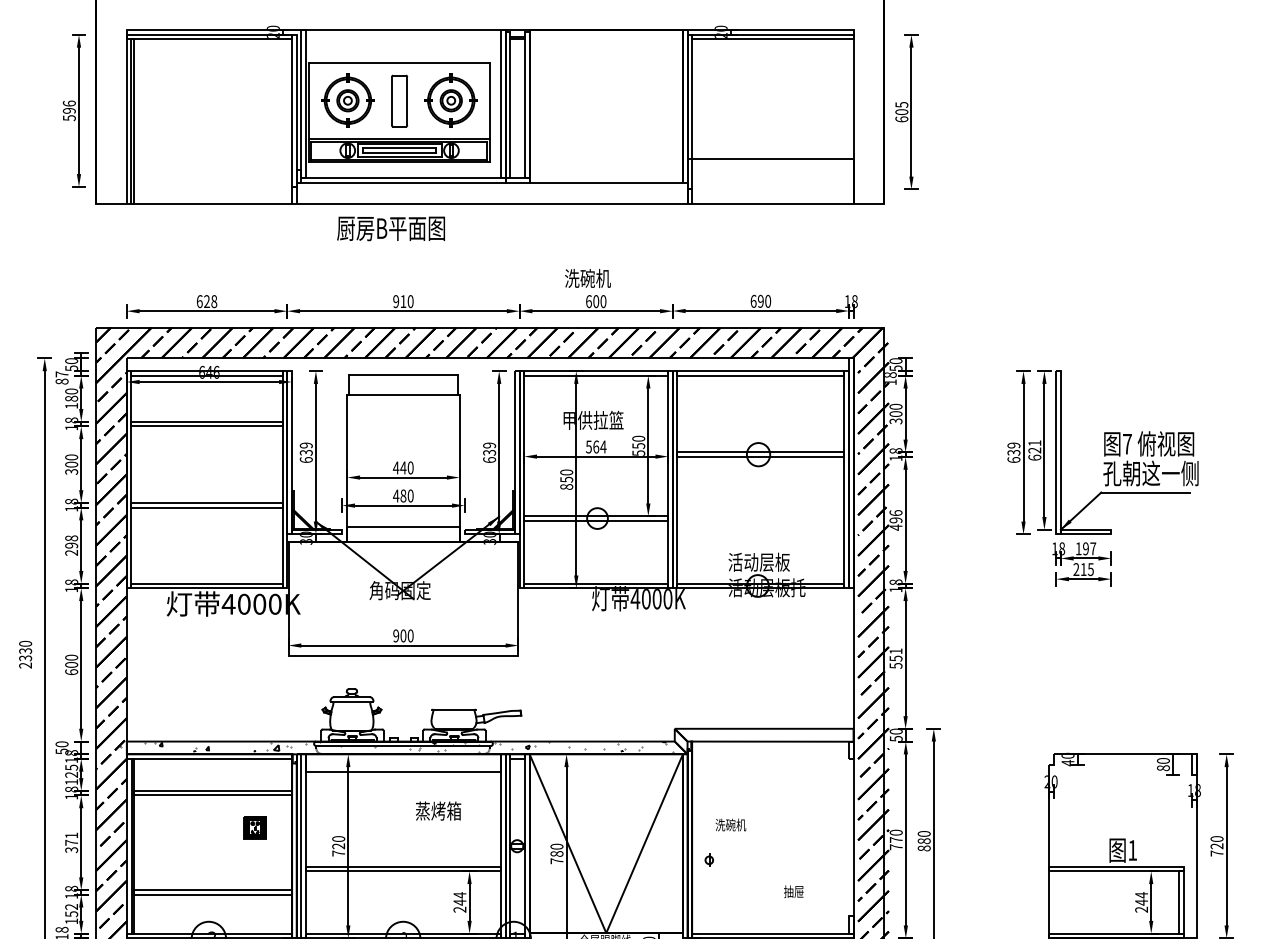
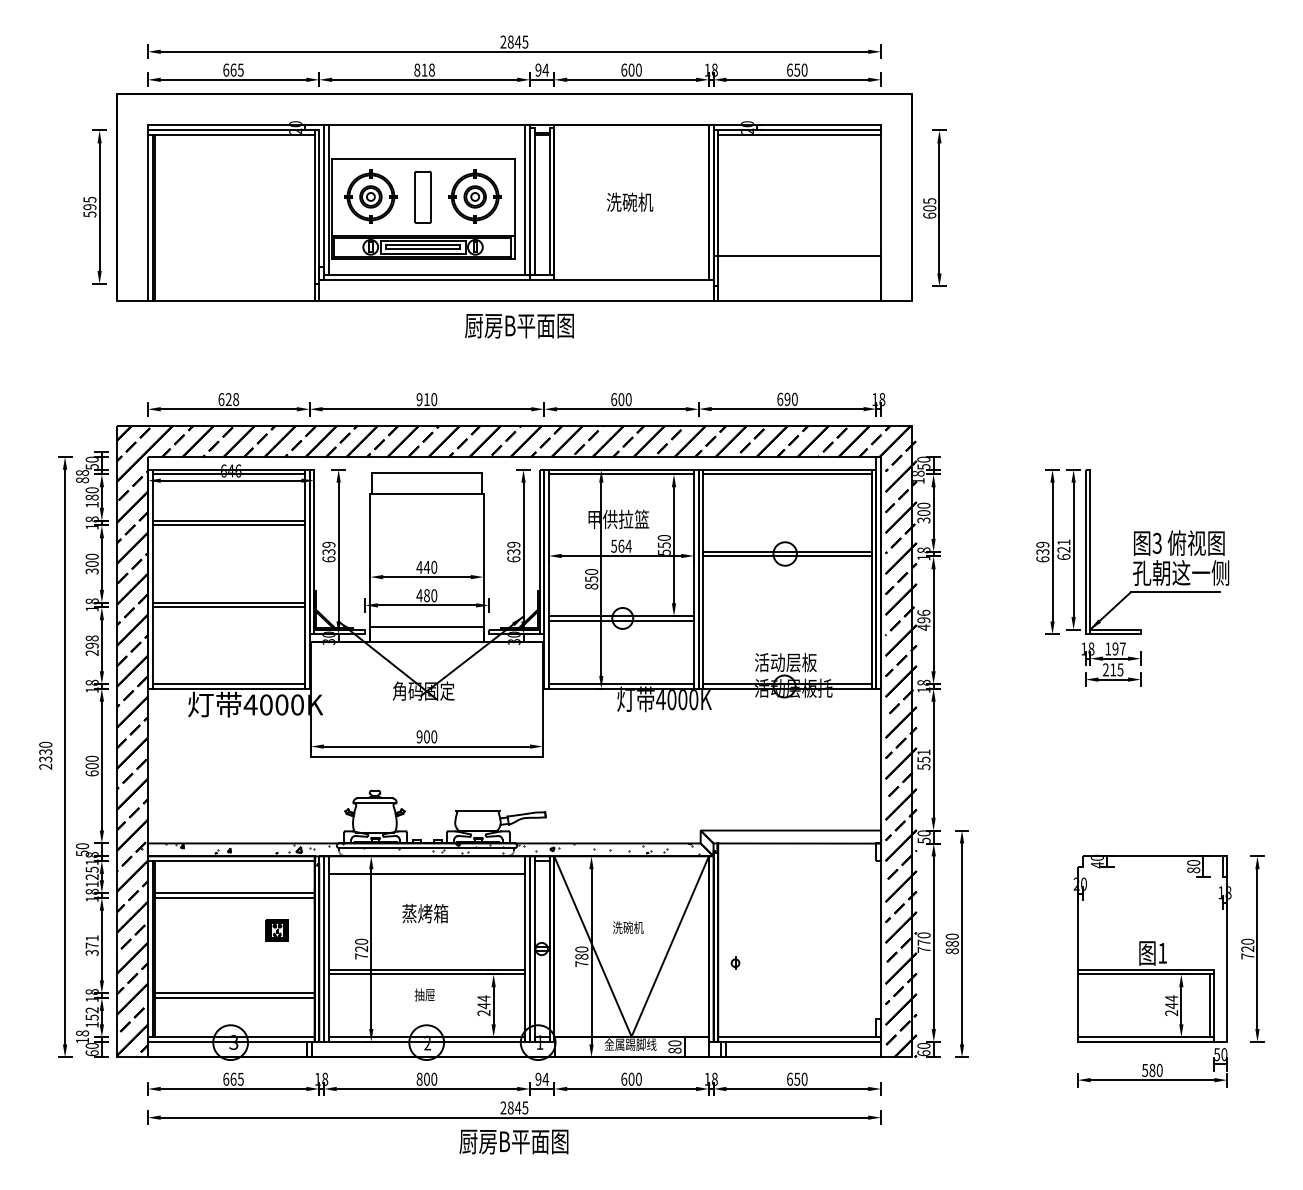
text: (68, 103) -> (89, 199), 596 -> 595
text: (391, 228) -> (519, 325), moved
text: (588, 277) -> (630, 201), moved
text: (62, 373) -> (82, 472), 87 -> 88
text: (1126, 443) -> (1156, 542), 7 -> 3
hatch: (397, 746) -> (420, 848), added
text: (438, 811) -> (425, 913), moved
text: (731, 824) -> (628, 927), moved
text: (793, 891) -> (424, 994), moved

